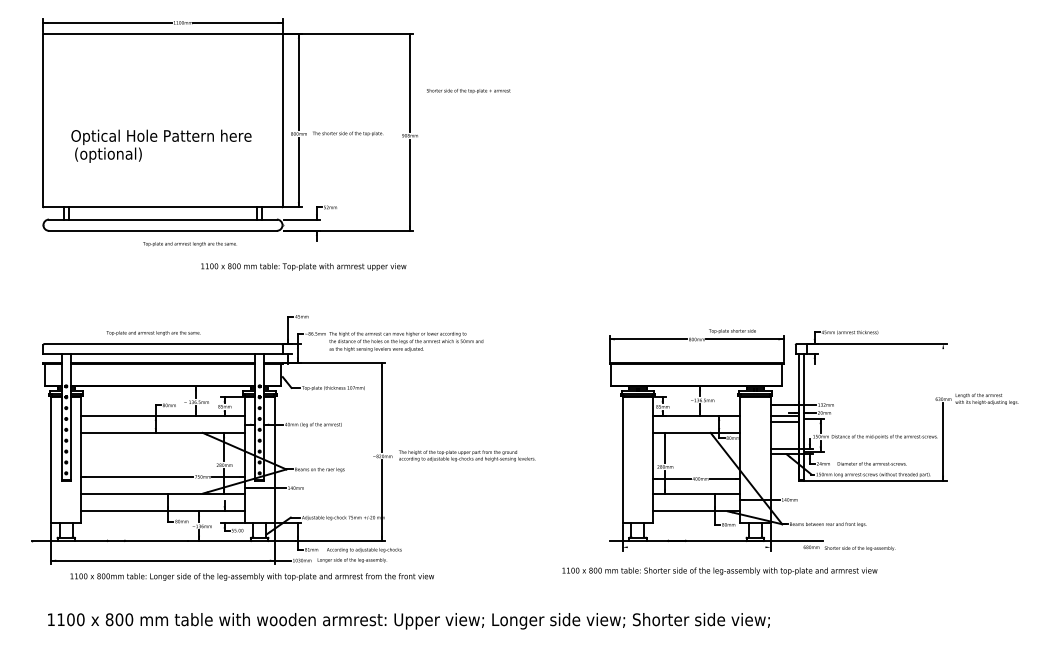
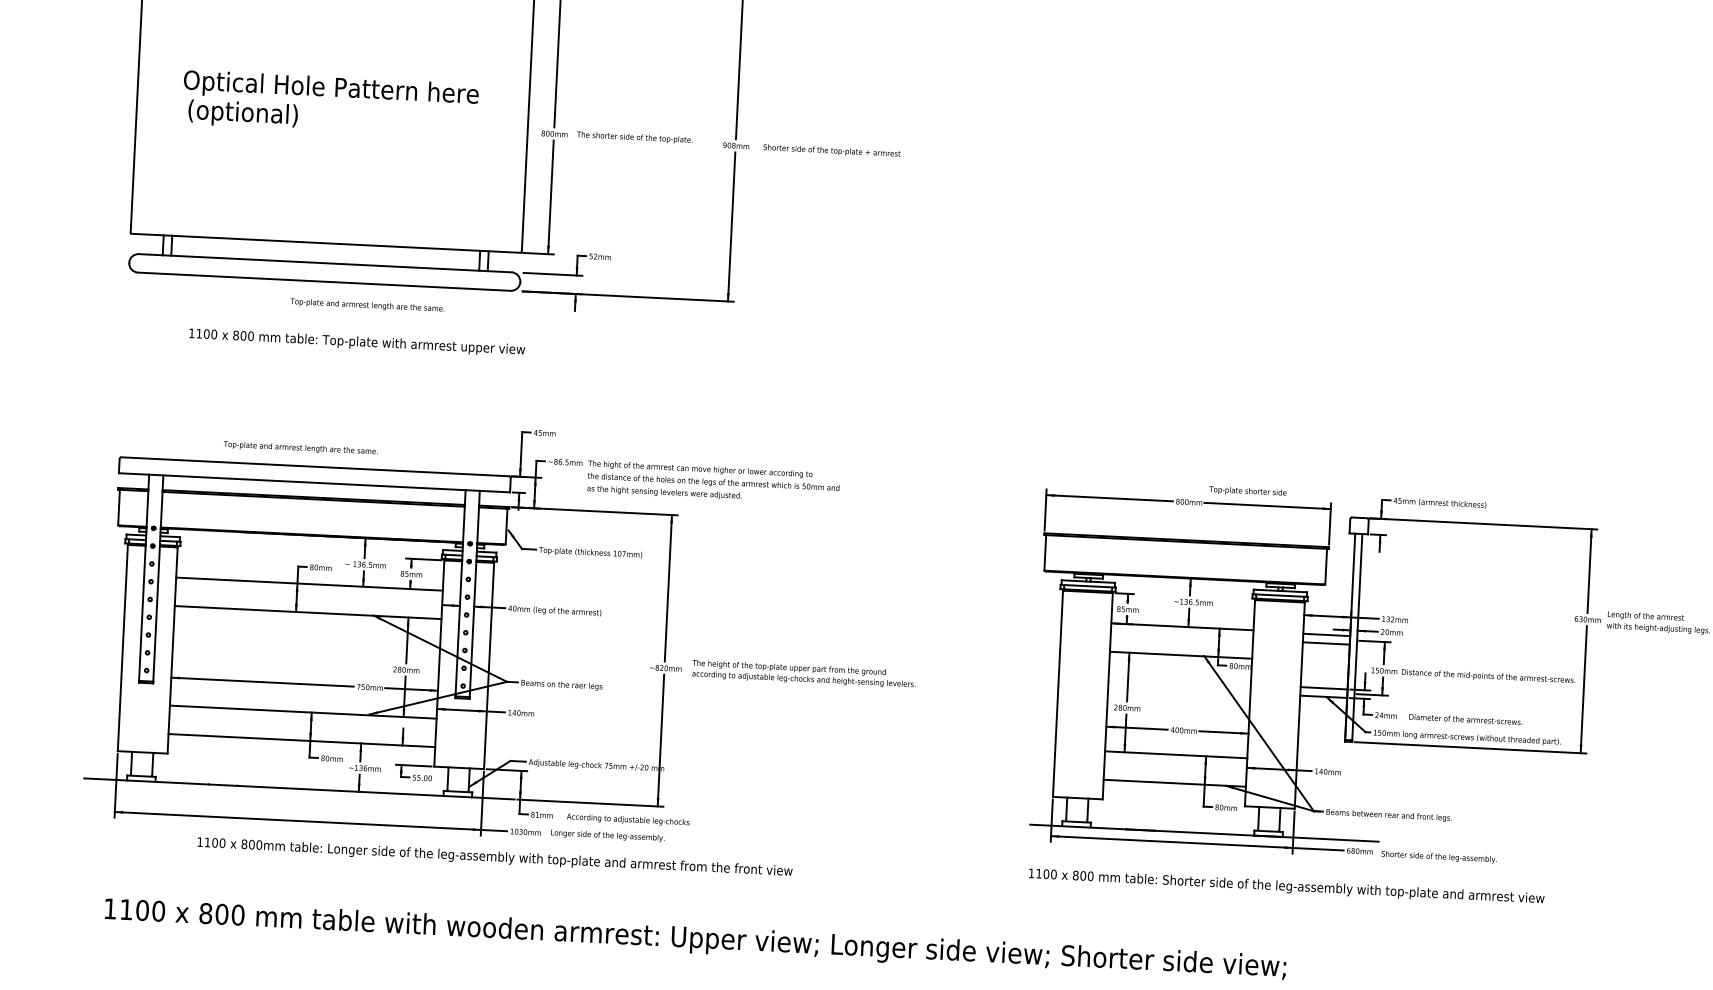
text: (468, 91) -> (831, 151), moved
text: (161, 145) -> (330, 102), moved
text: (303, 266) -> (356, 341), moved
line: (943, 369) -> (1590, 570), added
line: (711, 547) -> (1196, 843), added
text: (719, 571) -> (1285, 887), moved
text: (251, 576) -> (493, 856), moved

